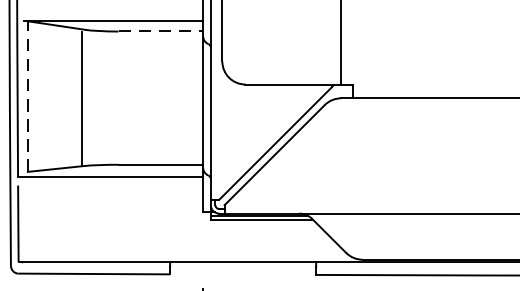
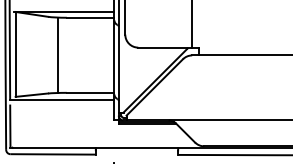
line: (160, 31) -> (90, 17), dashed -> solid
line: (27, 94) -> (15, 53), dashed -> solid
line: (82, 98) -> (58, 55), moved

